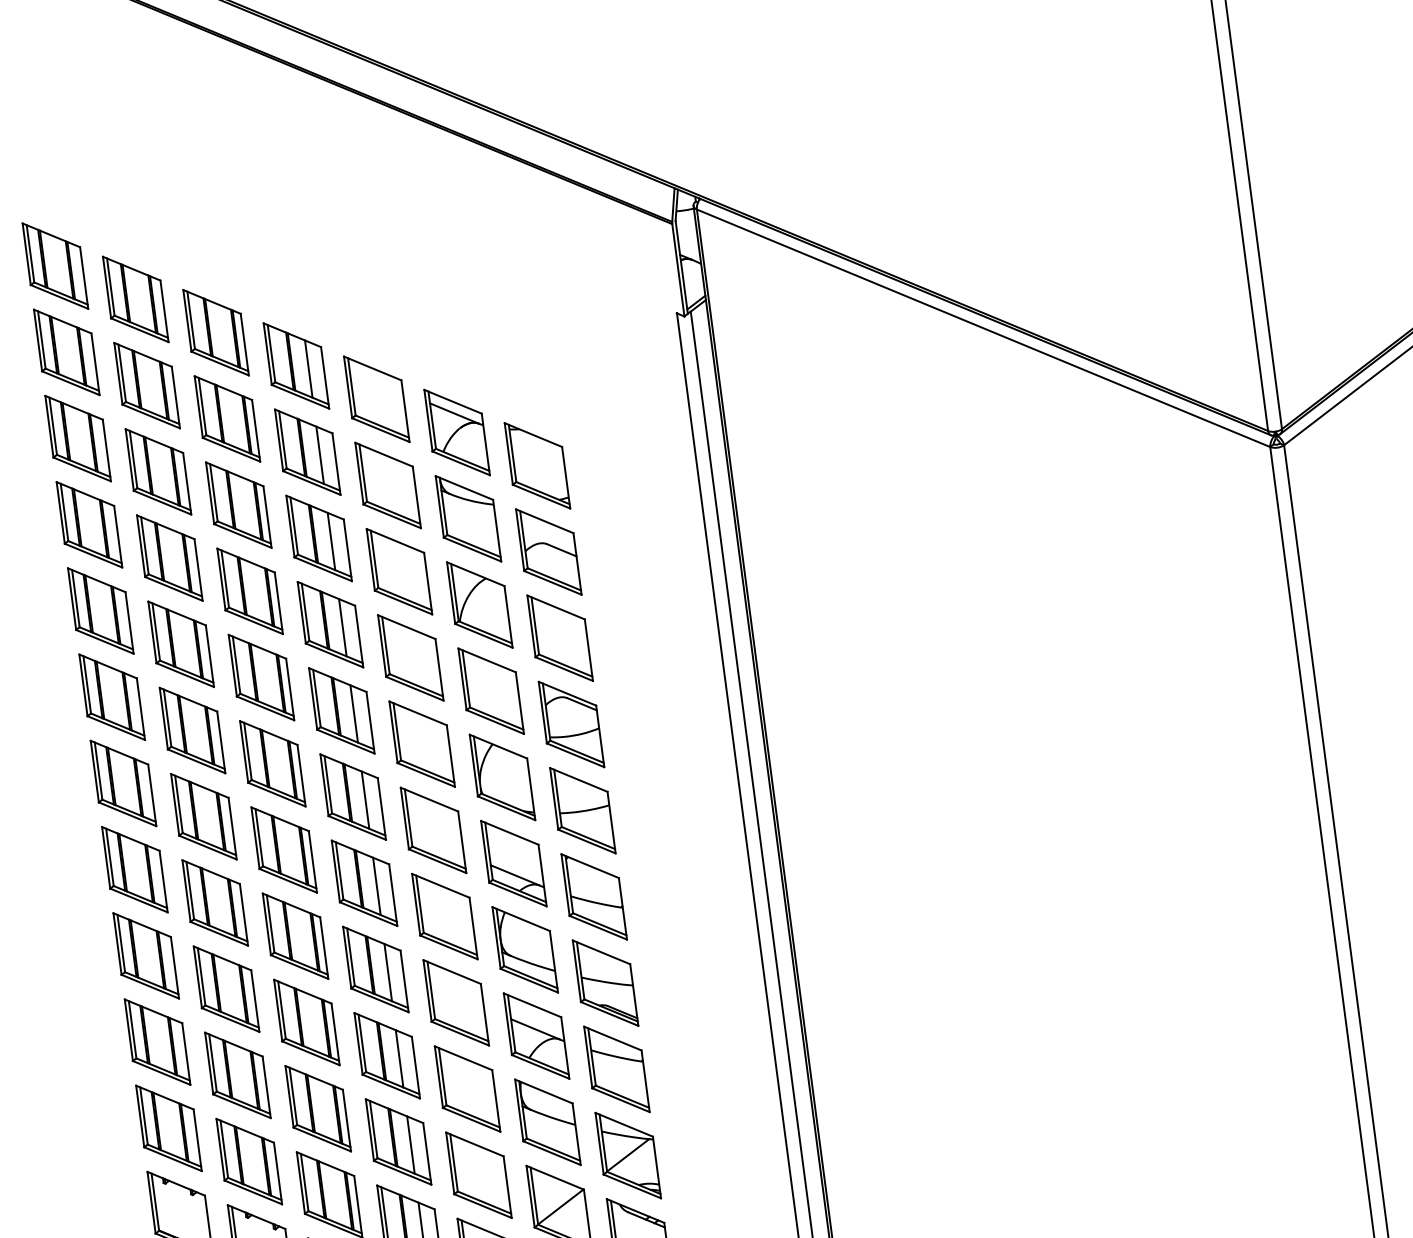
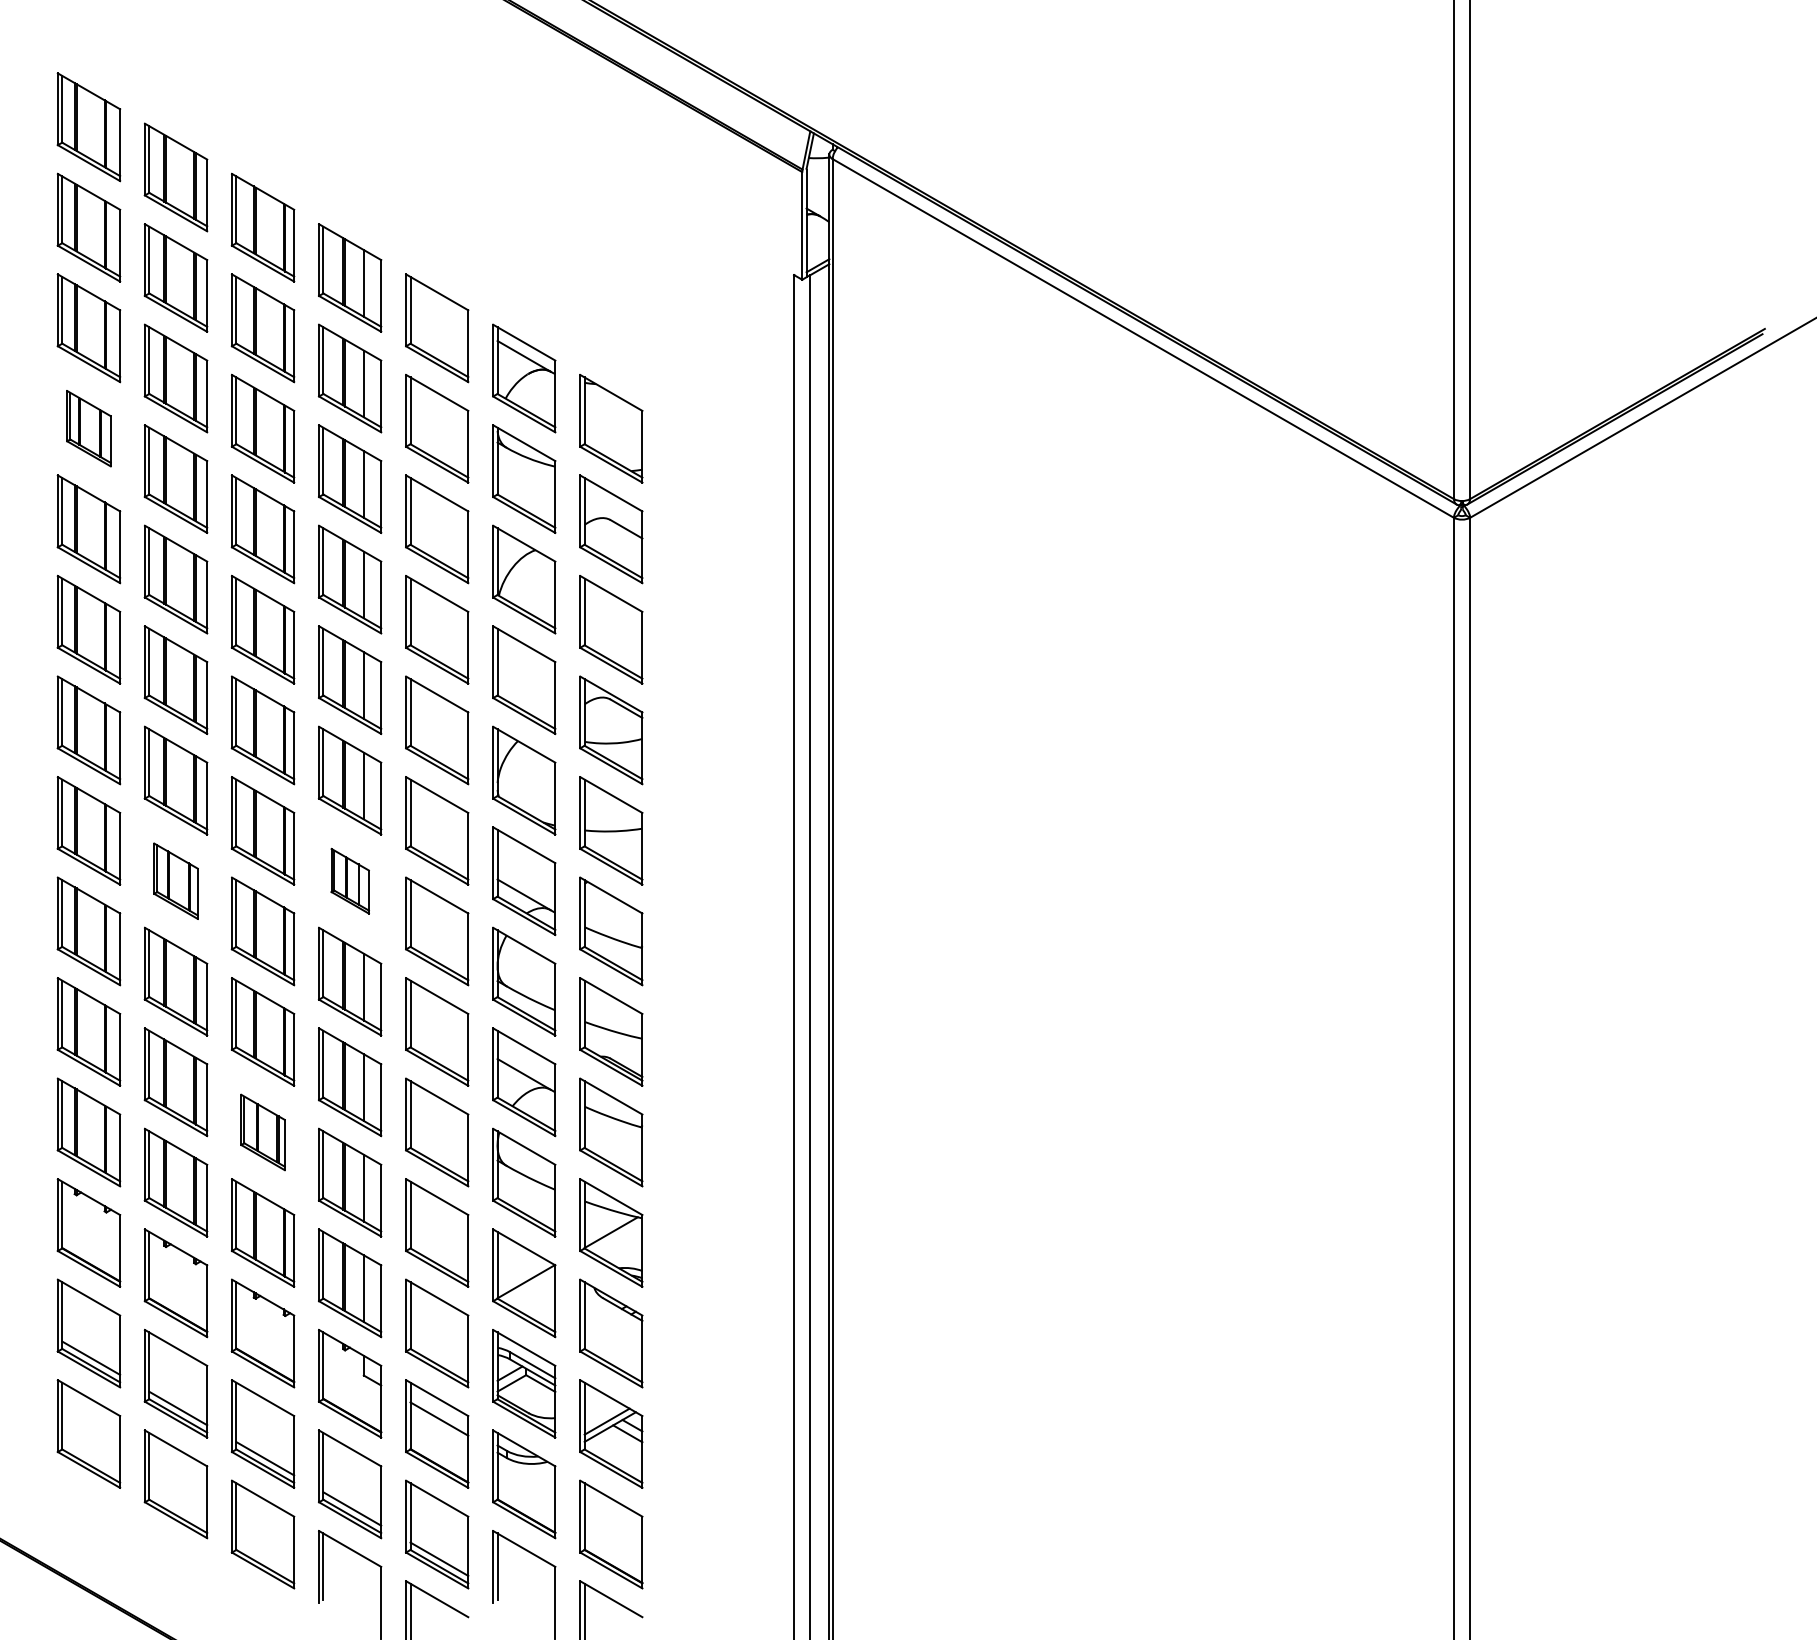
part: (89, 524) -> (88, 428), size x0.7
part: (364, 883) -> (350, 881), size x0.6
part: (214, 903) -> (175, 881), size x0.7
part: (317, 1108) -> (262, 1132), size x0.7

